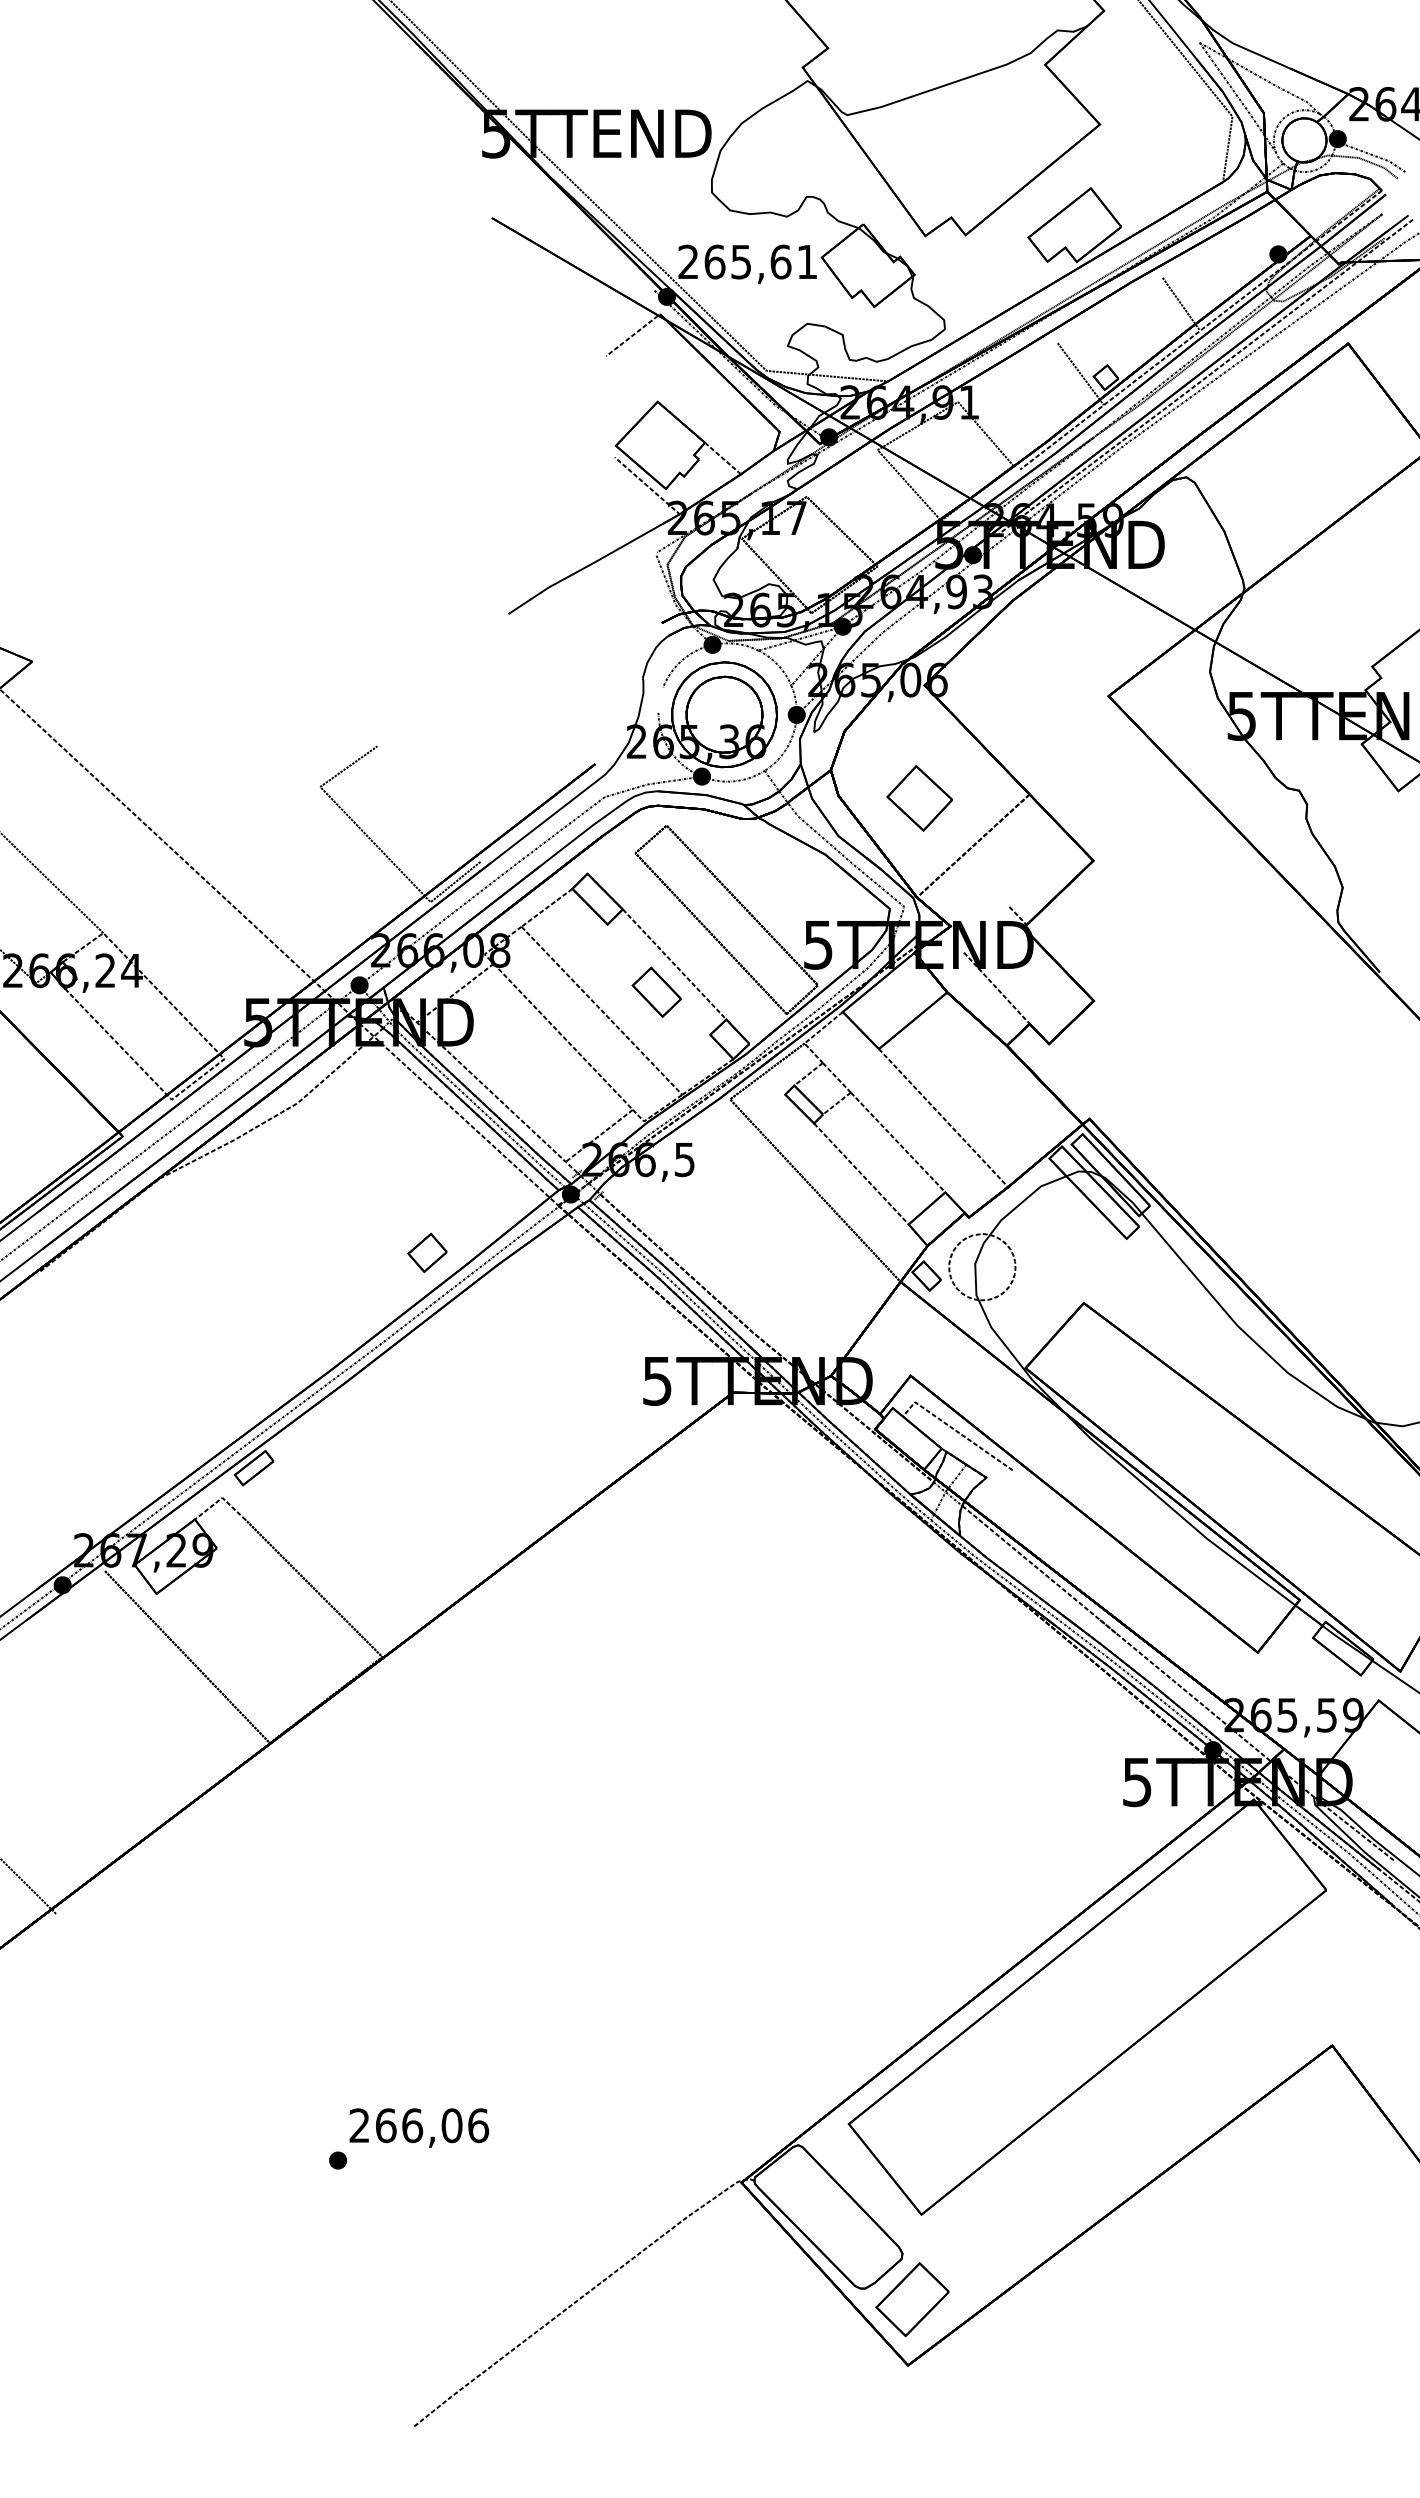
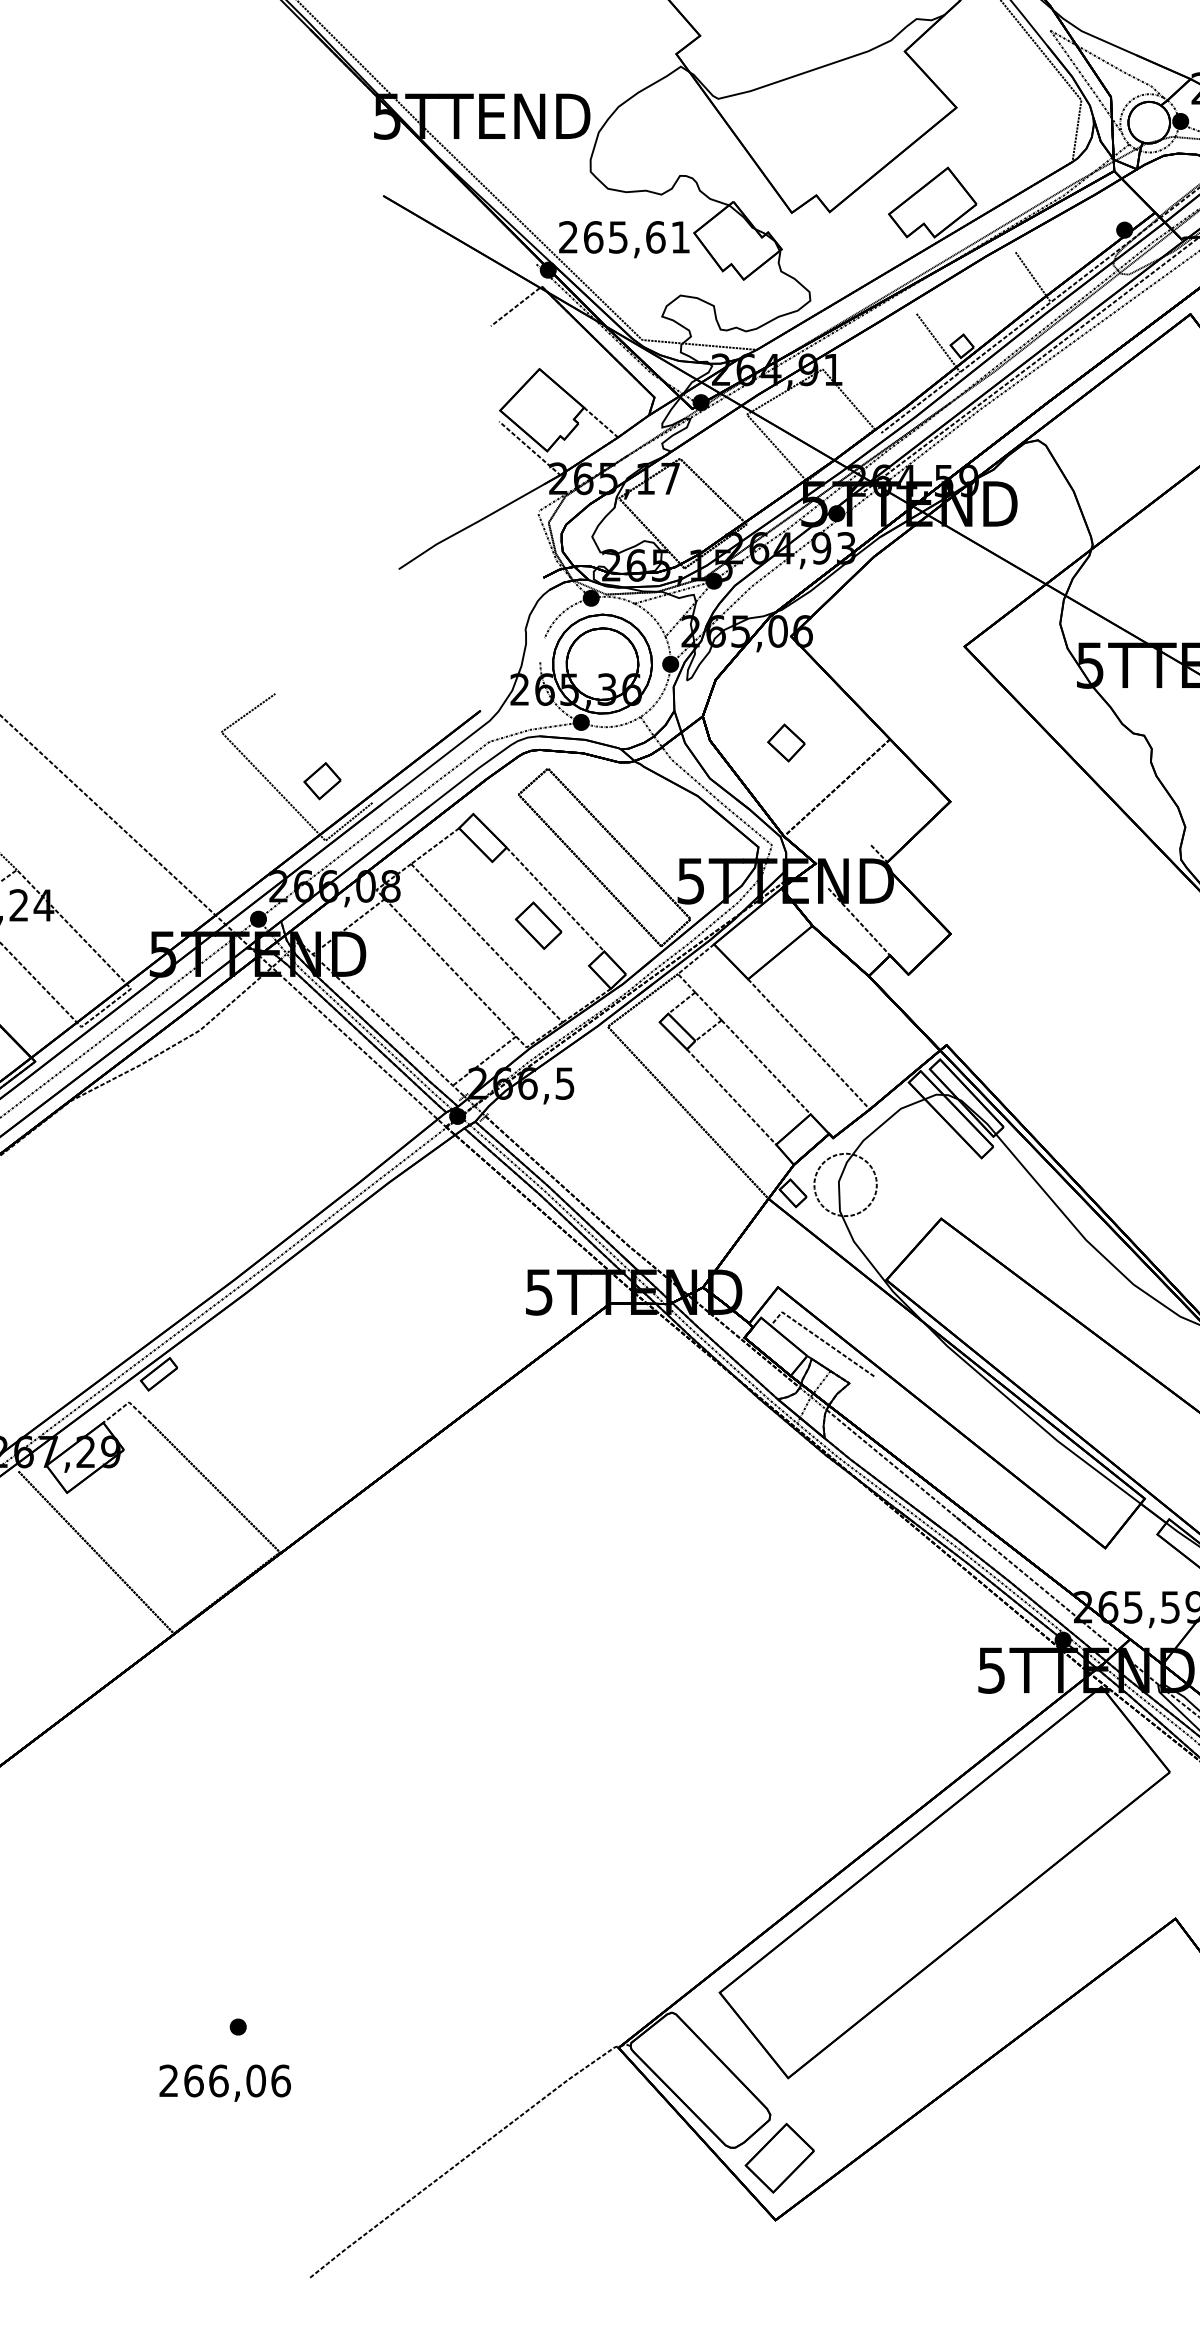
part: (919, 798) -> (786, 743), size x0.6
part: (427, 1252) -> (322, 780), moved
text: (419, 2127) -> (225, 2082), moved

